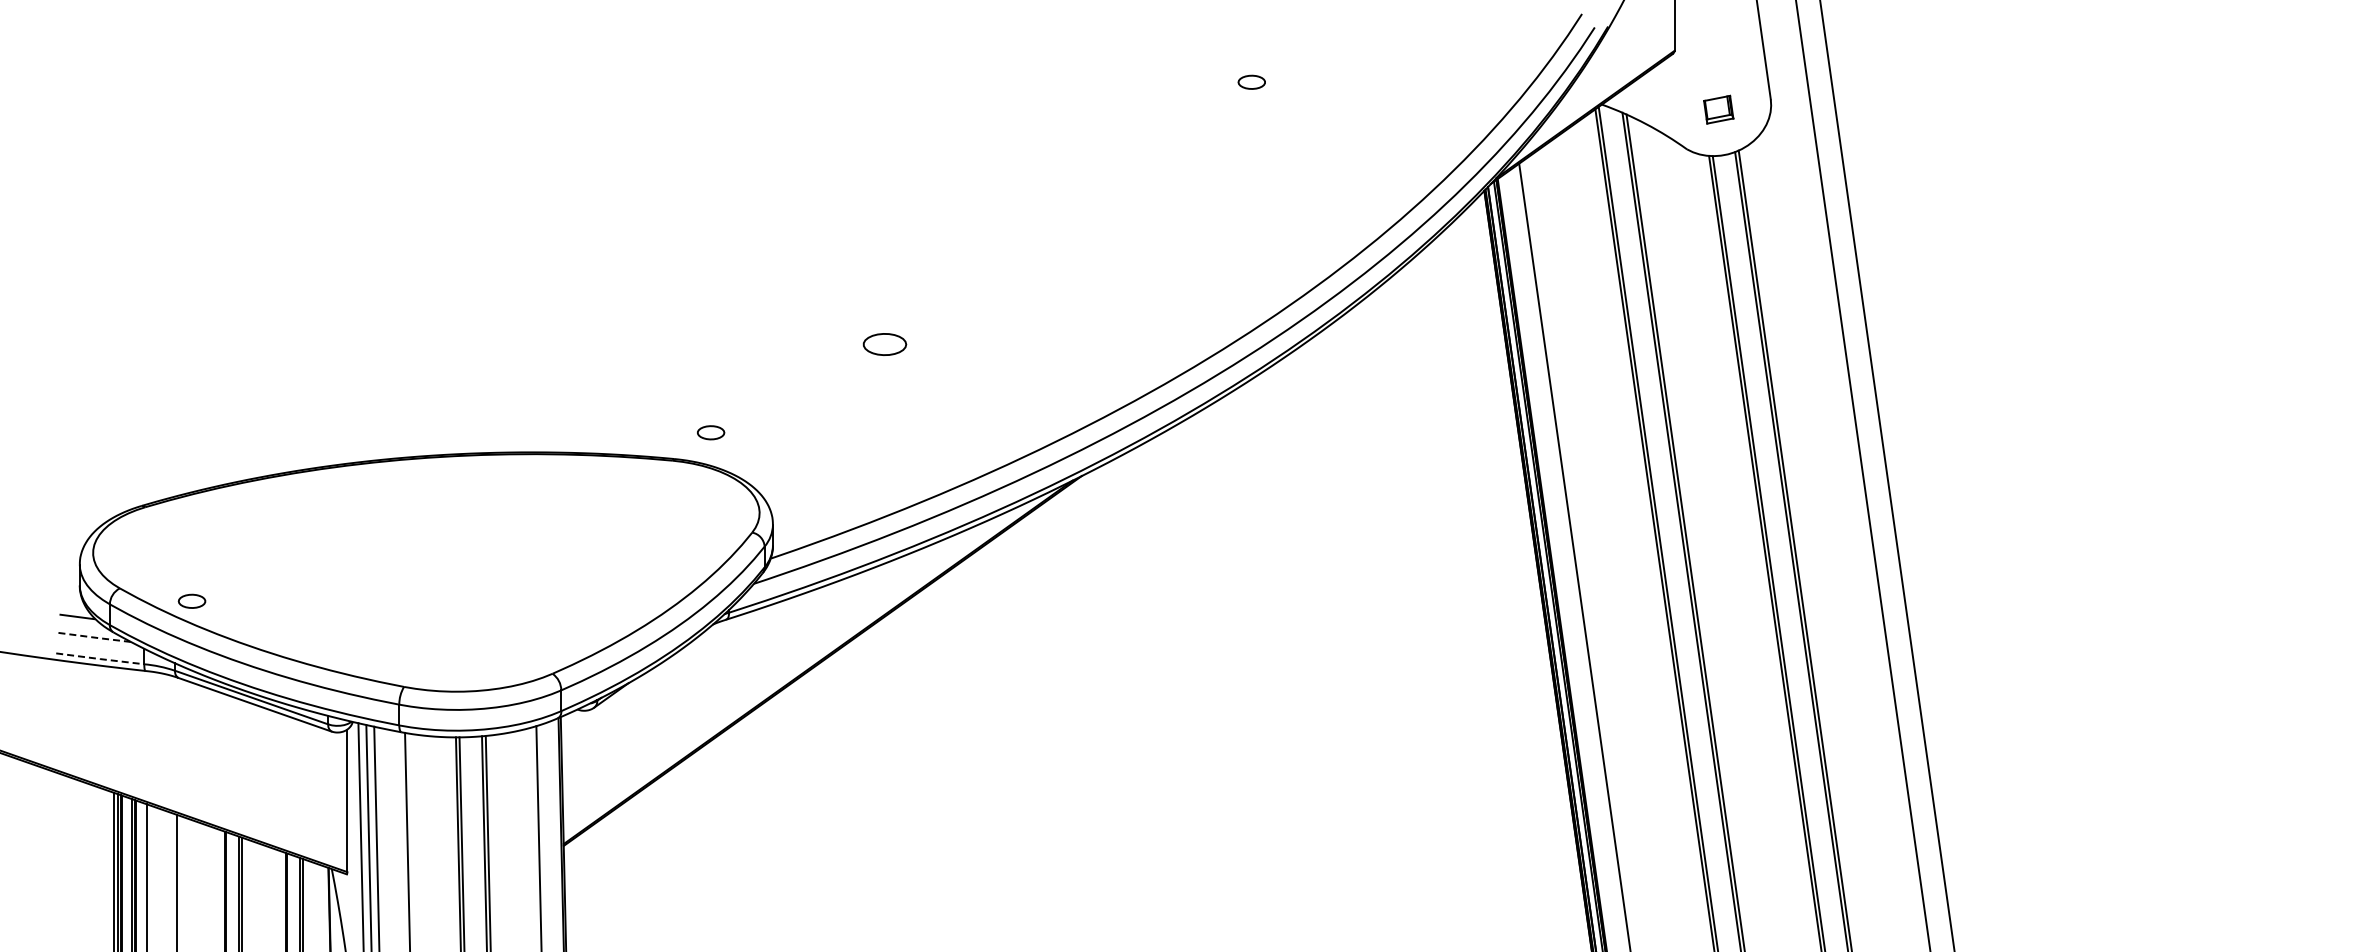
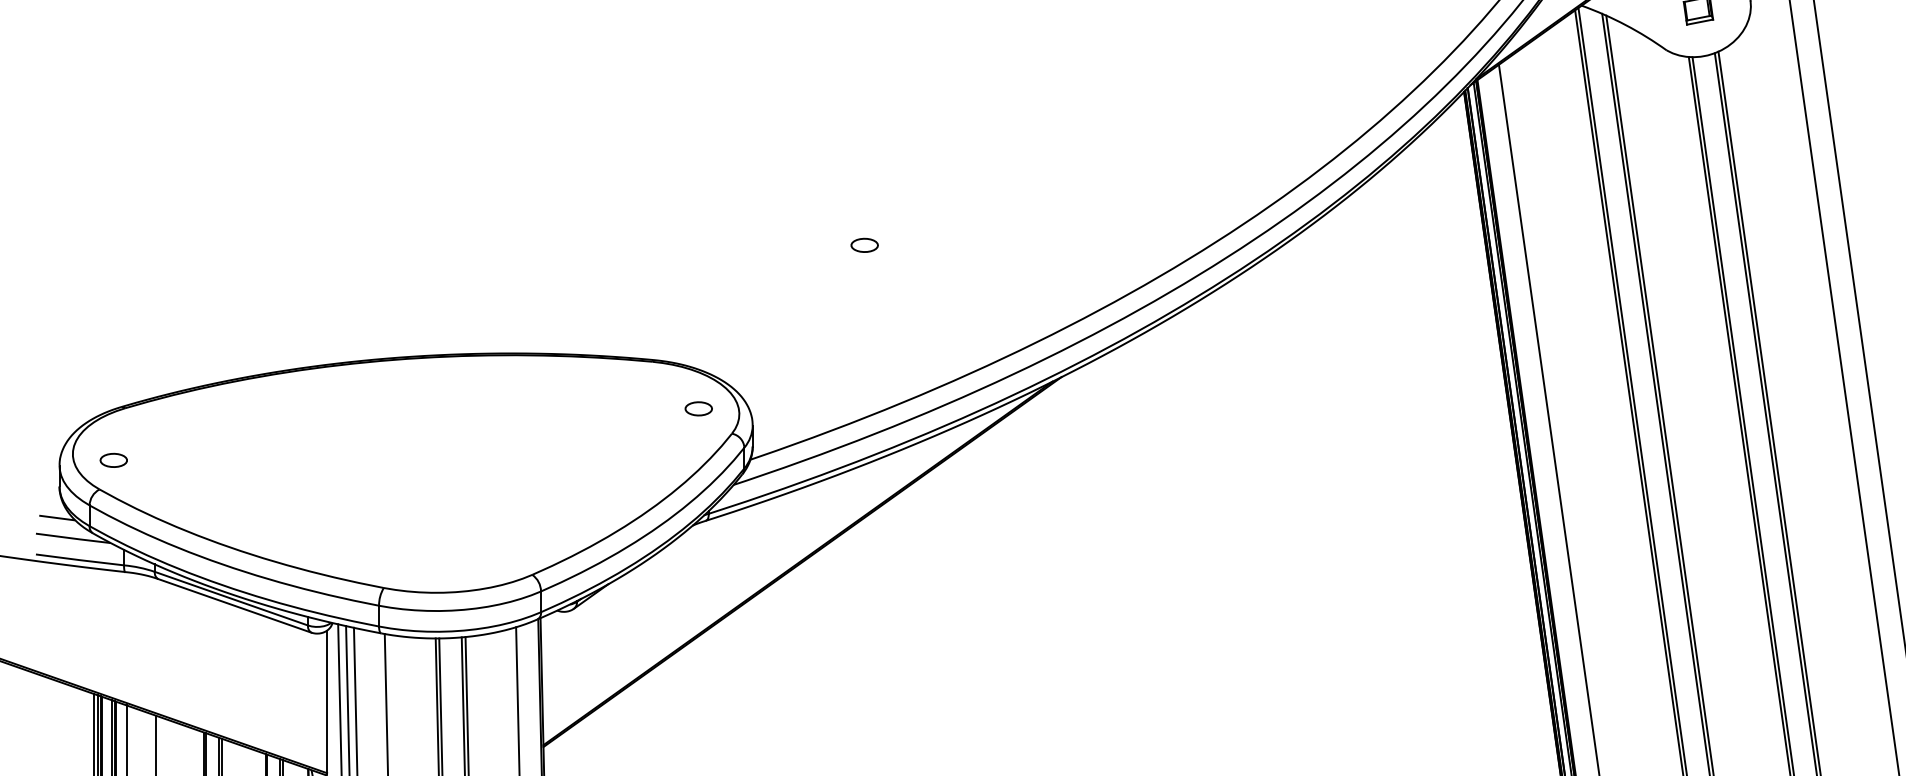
part: (884, 343) -> (864, 244), size x0.62
part: (711, 432) -> (699, 408), moved
part: (191, 600) -> (113, 459), moved
line: (93, 637) -> (73, 538), dashed -> solid
line: (100, 659) -> (80, 560), dashed -> solid

